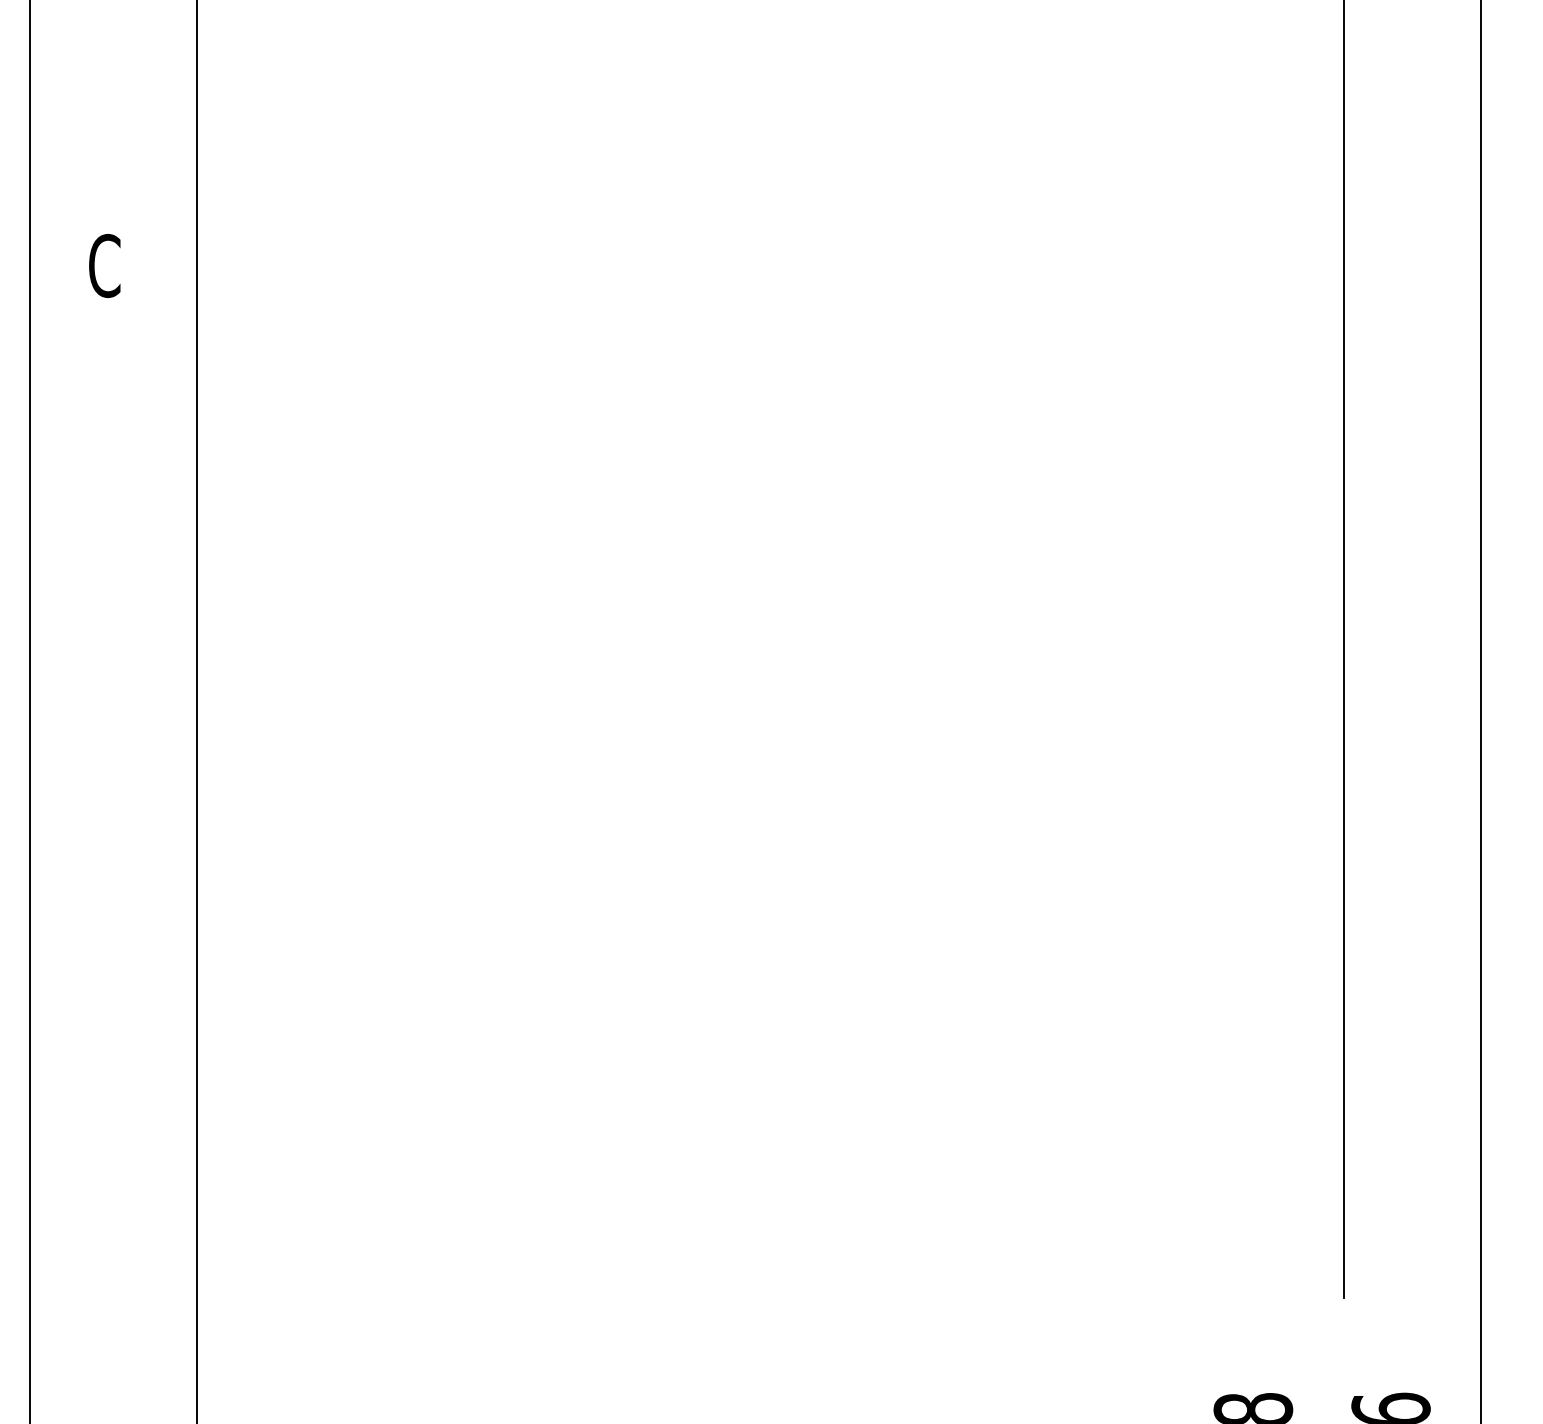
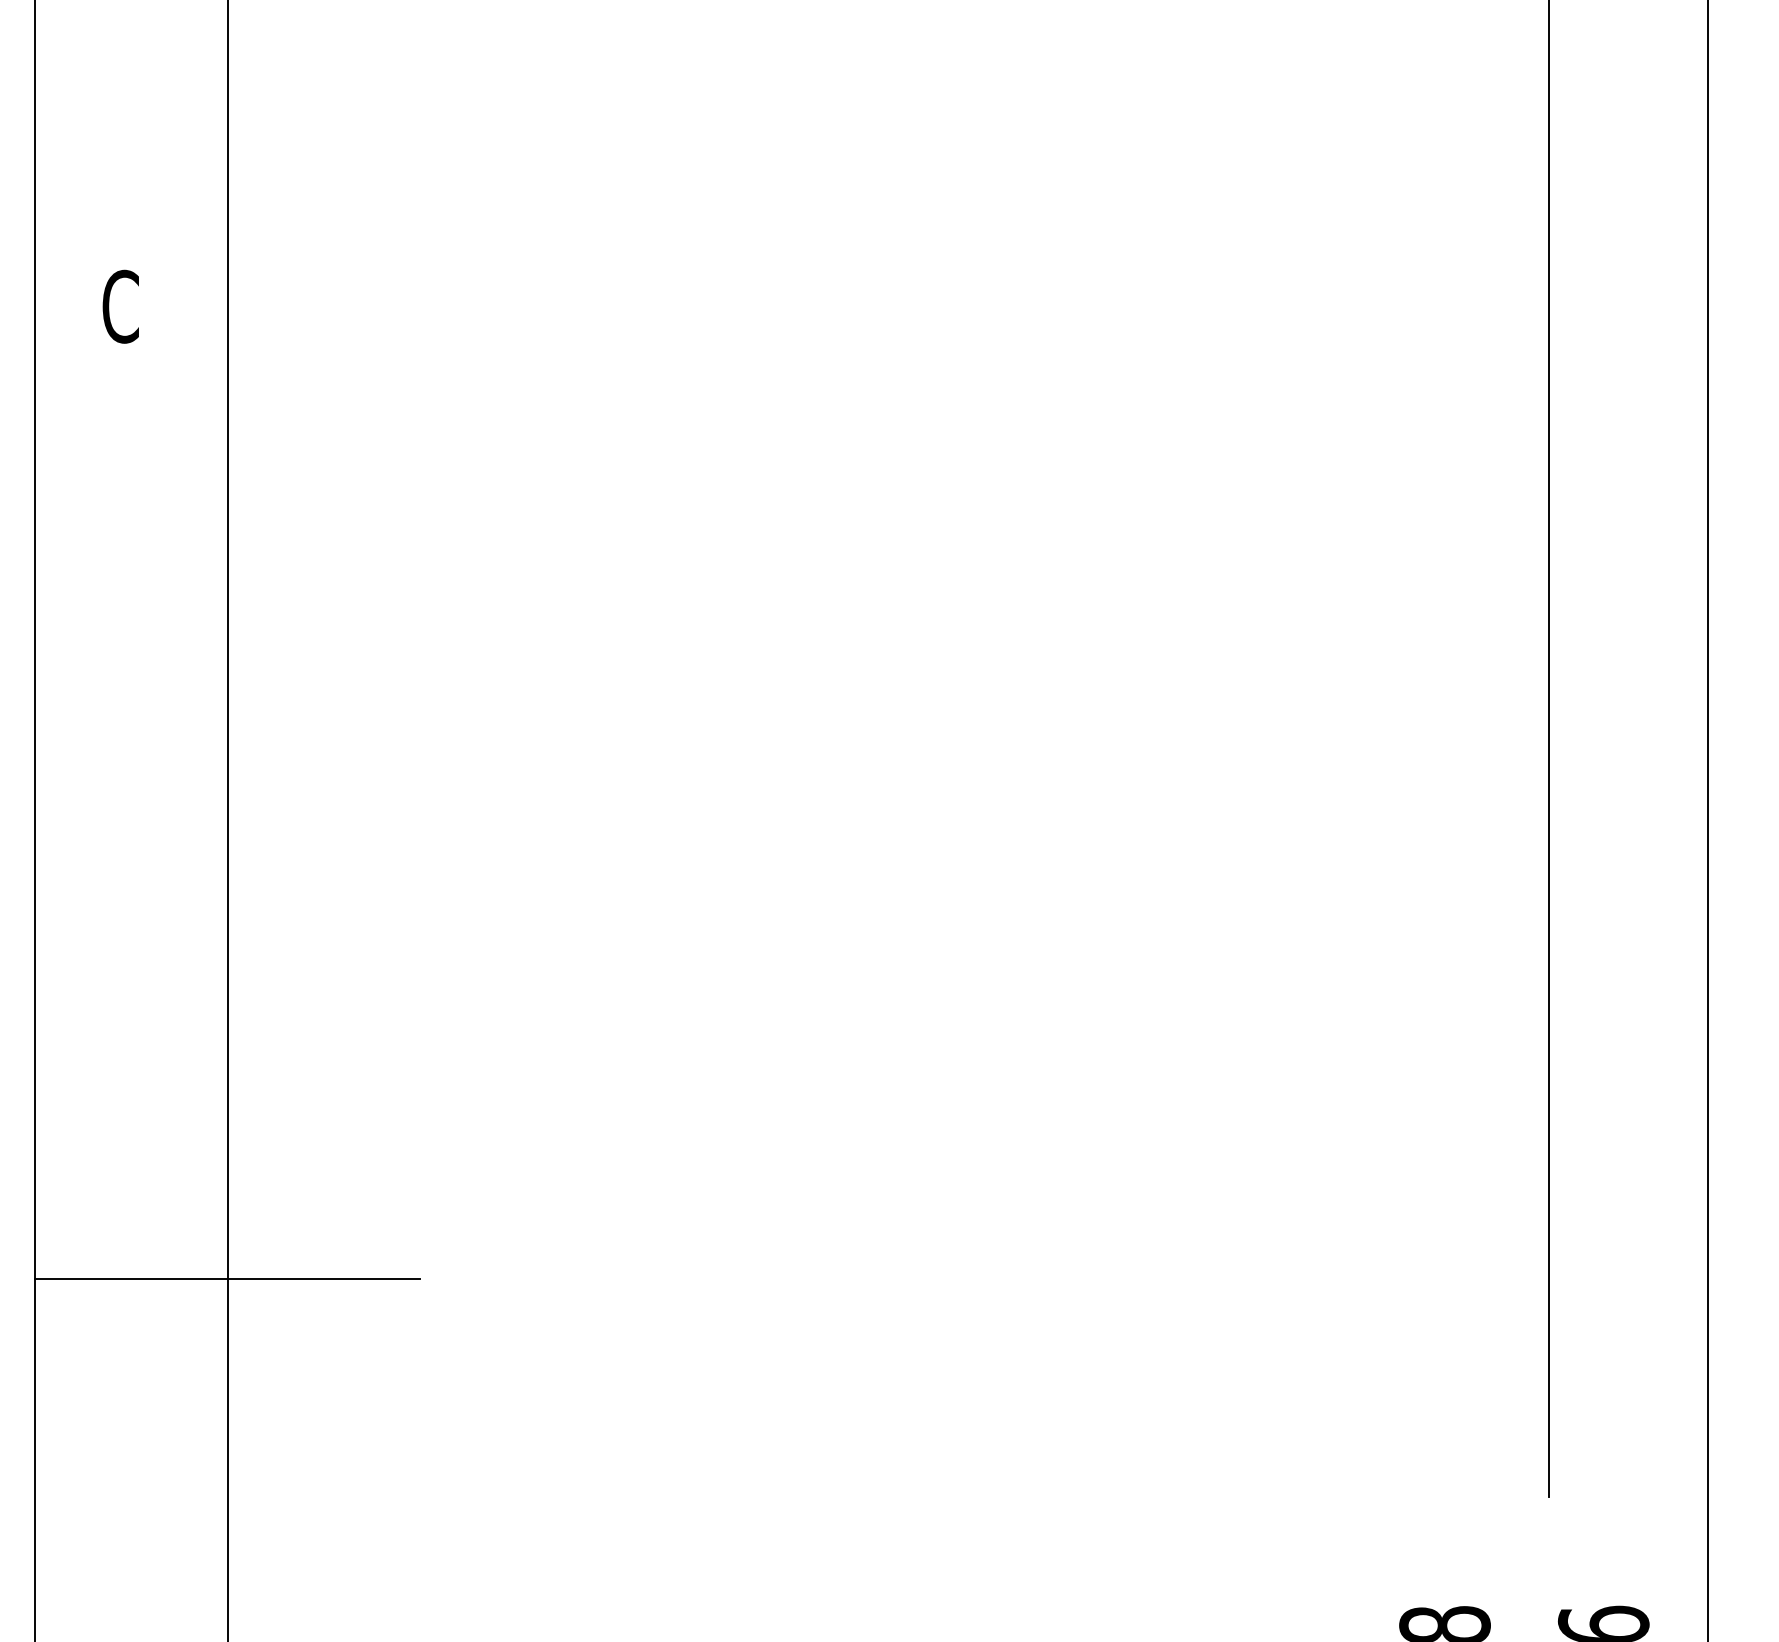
line: (197, 1109) -> (227, 1279), added

